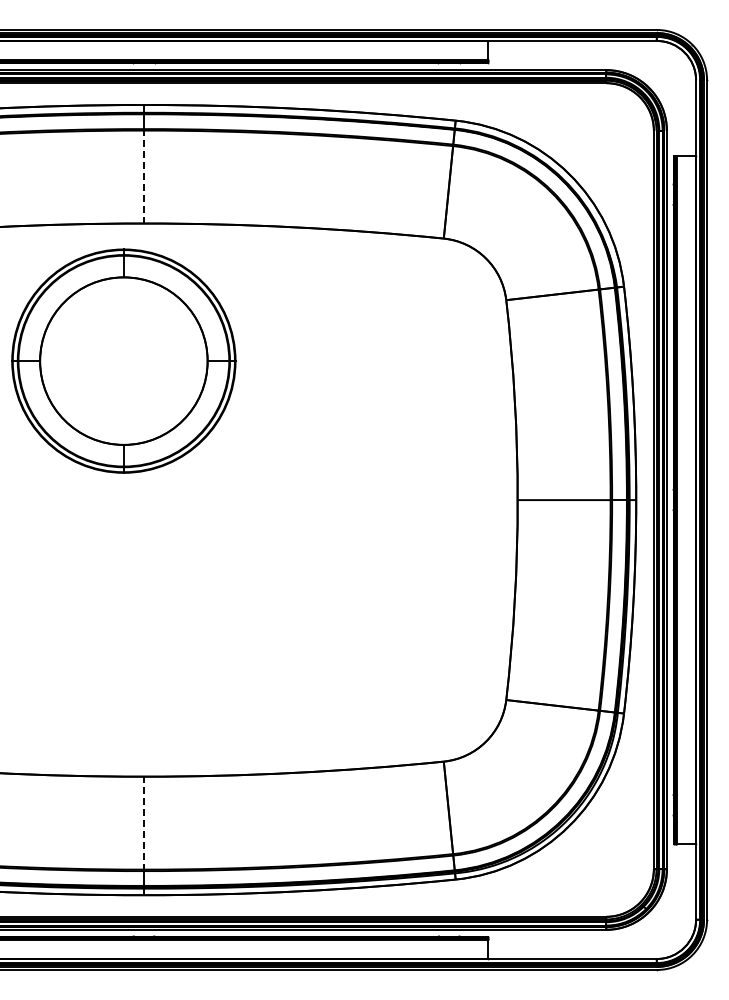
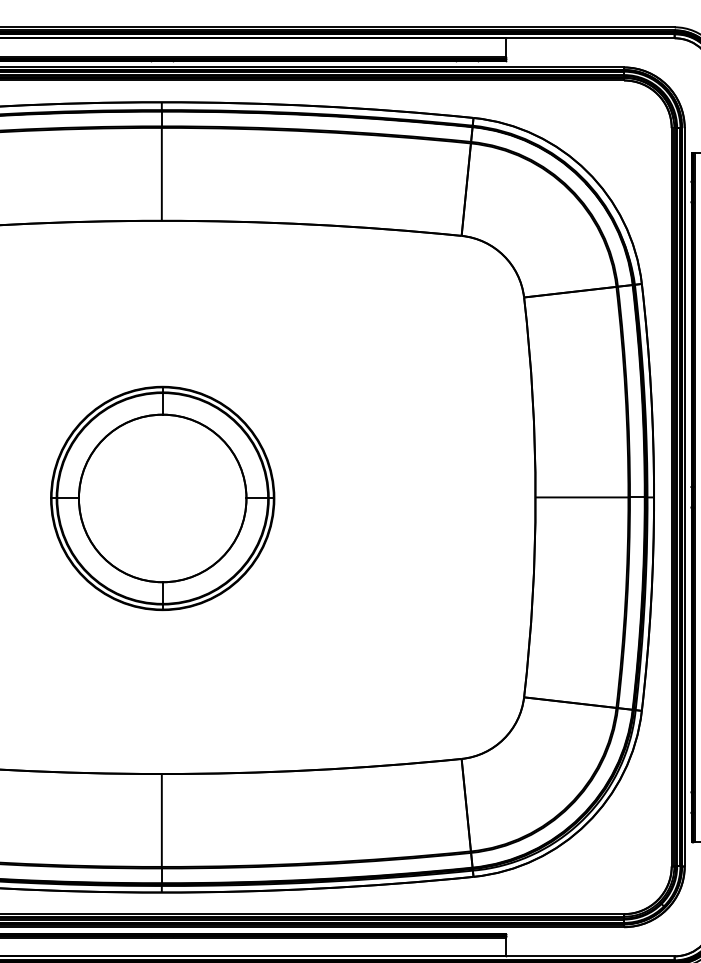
arc: (144, 172) -> (162, 169), dashed -> solid
part: (123, 360) -> (162, 497), moved
arc: (144, 828) -> (162, 825), dashed -> solid

